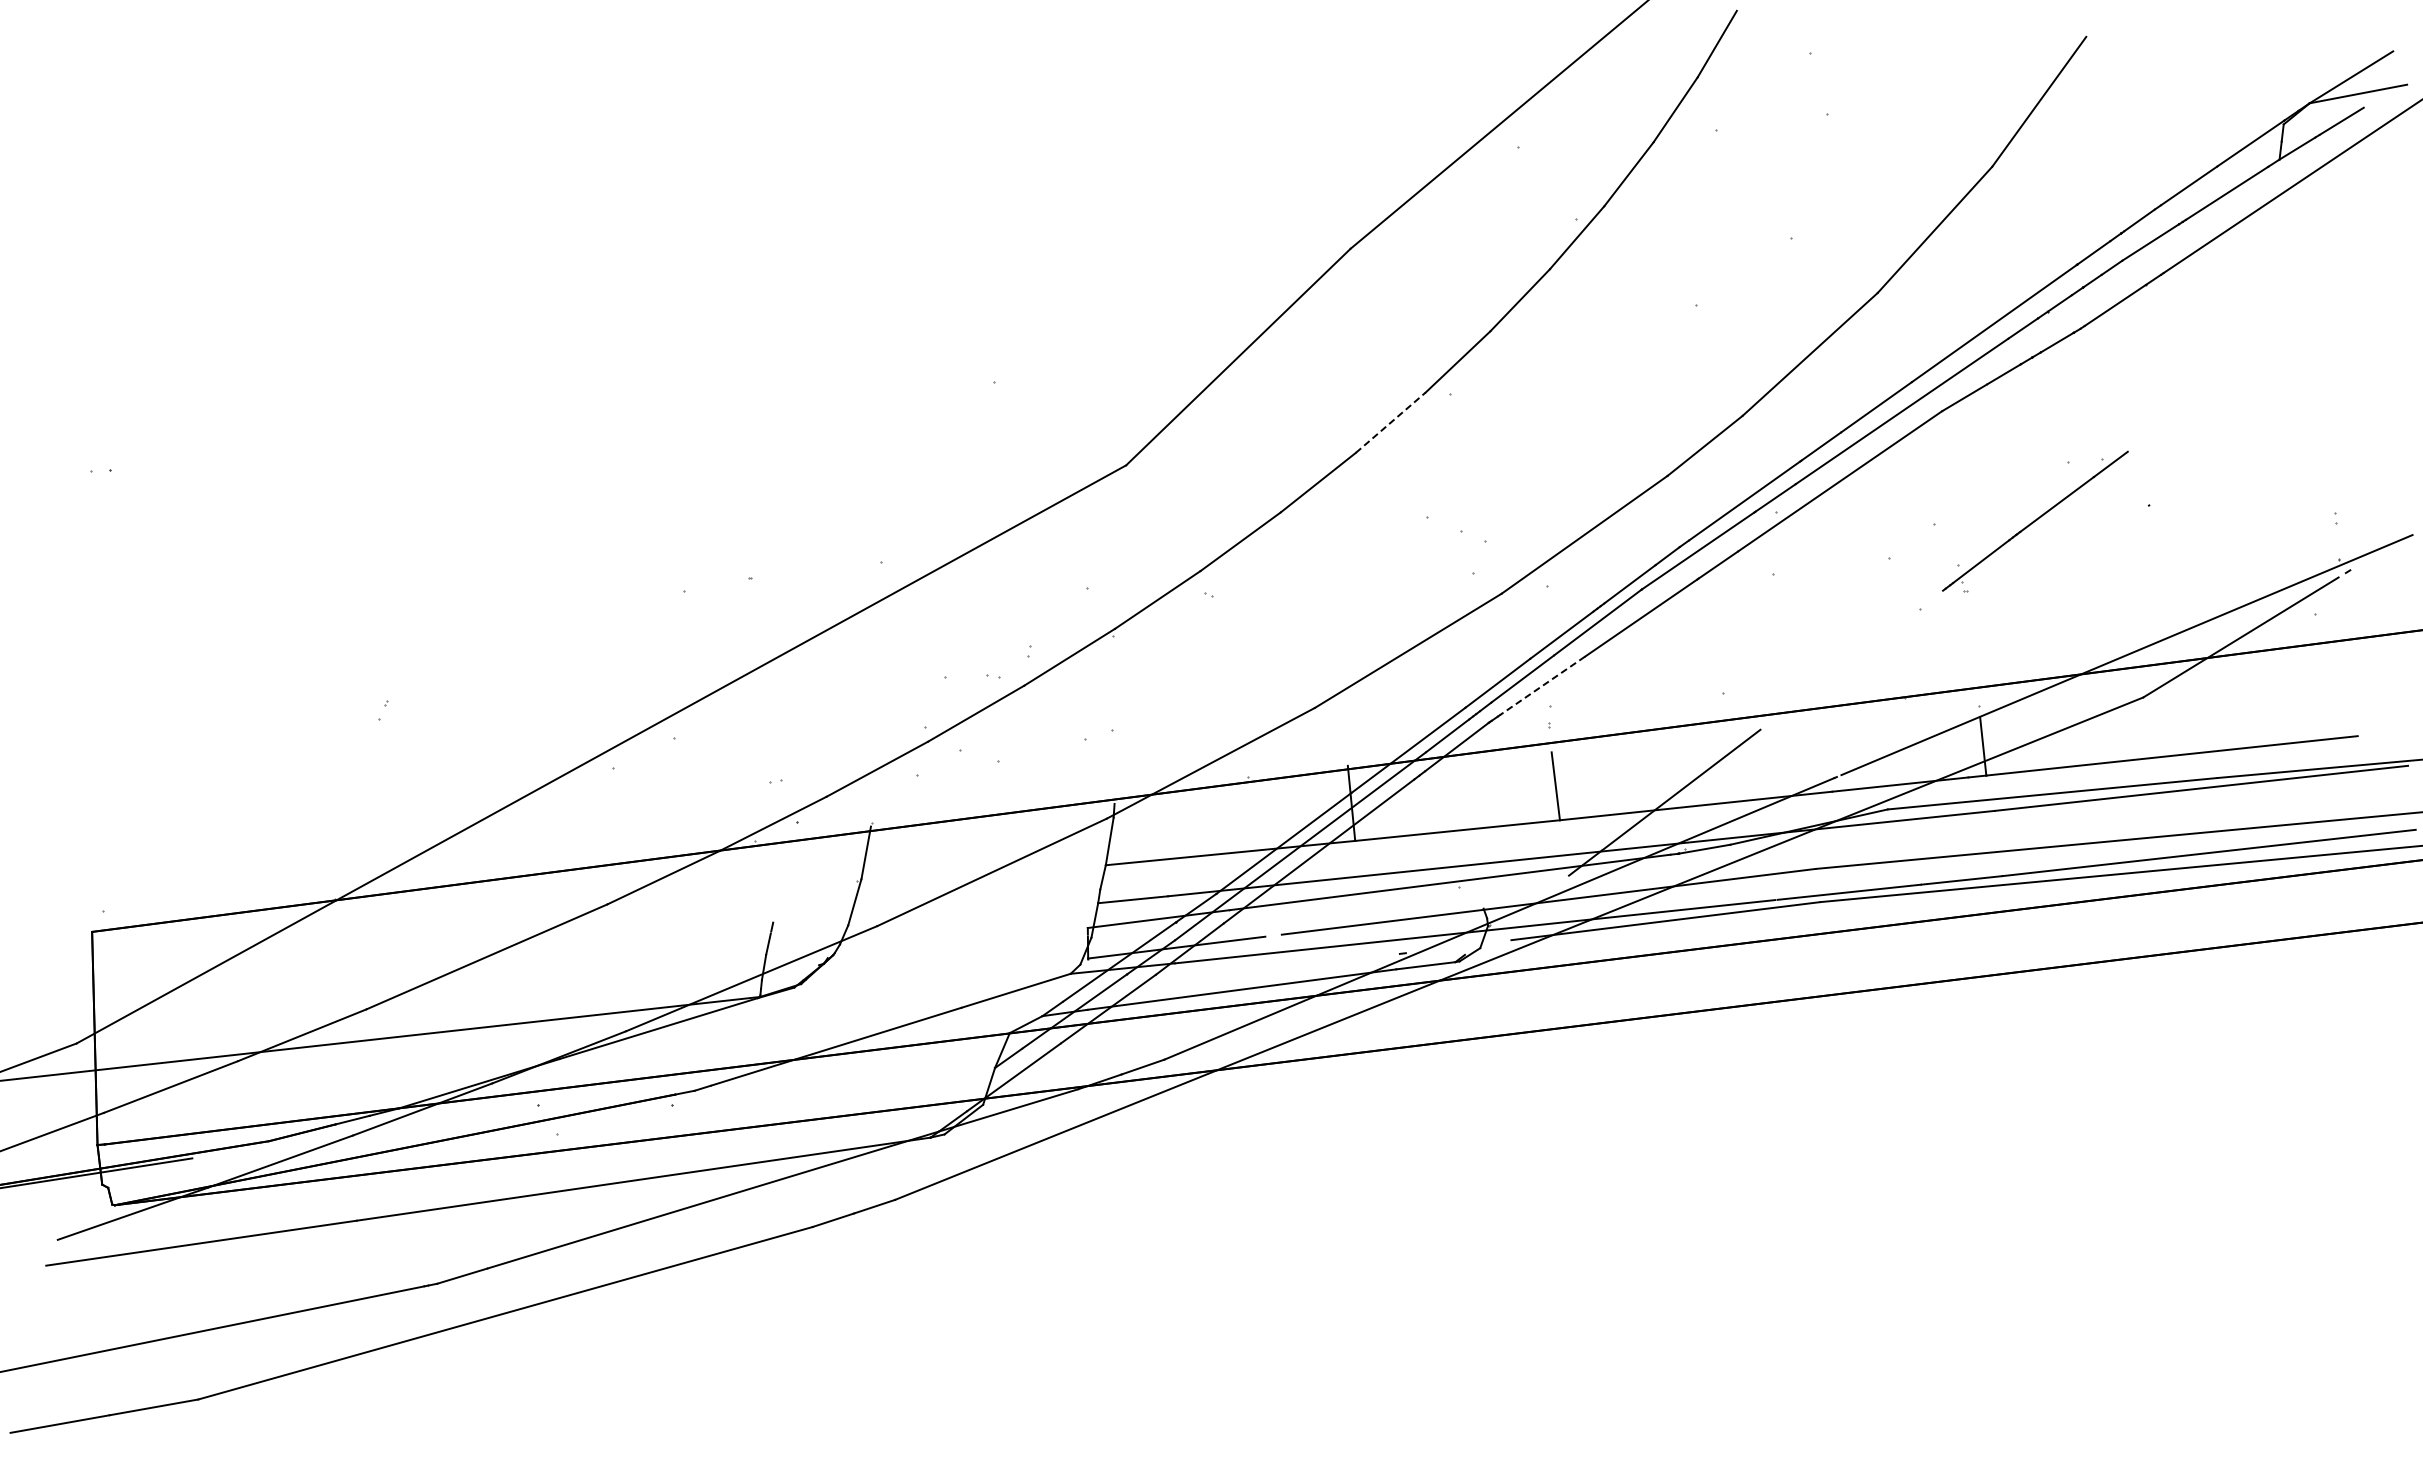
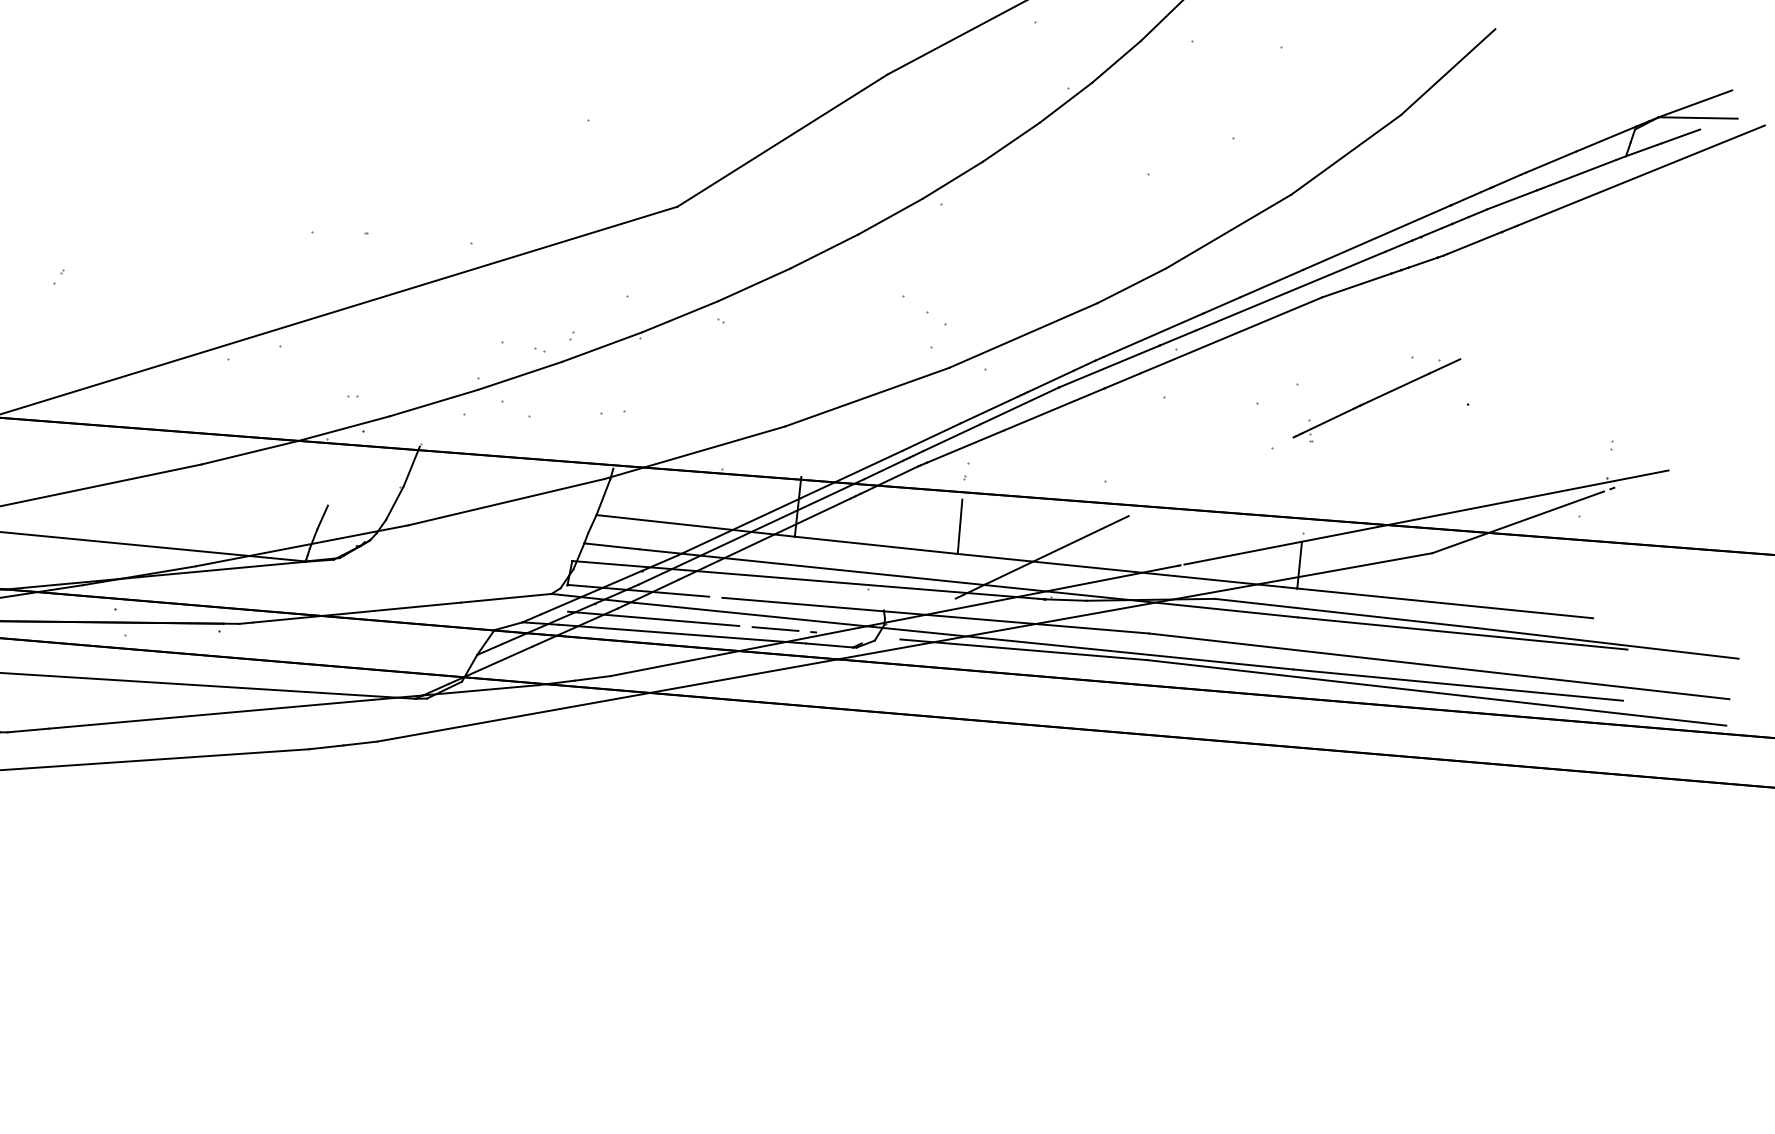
line: (1391, 422) -> (891, 216), dashed -> solid
line: (1542, 685) -> (966, 446), dashed -> solid
line: (1354, 958) -> (775, 628), added
line: (1202, 978) -> (653, 619), added

